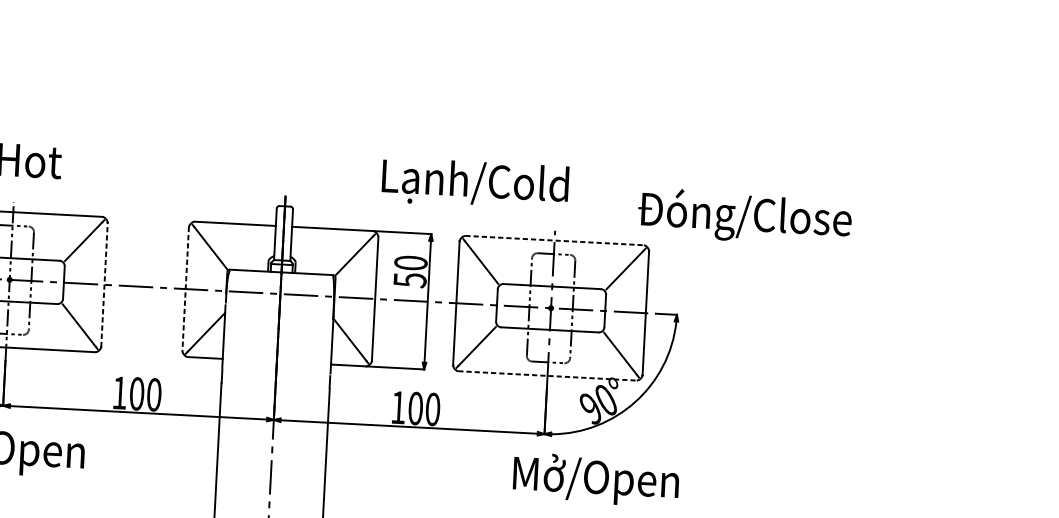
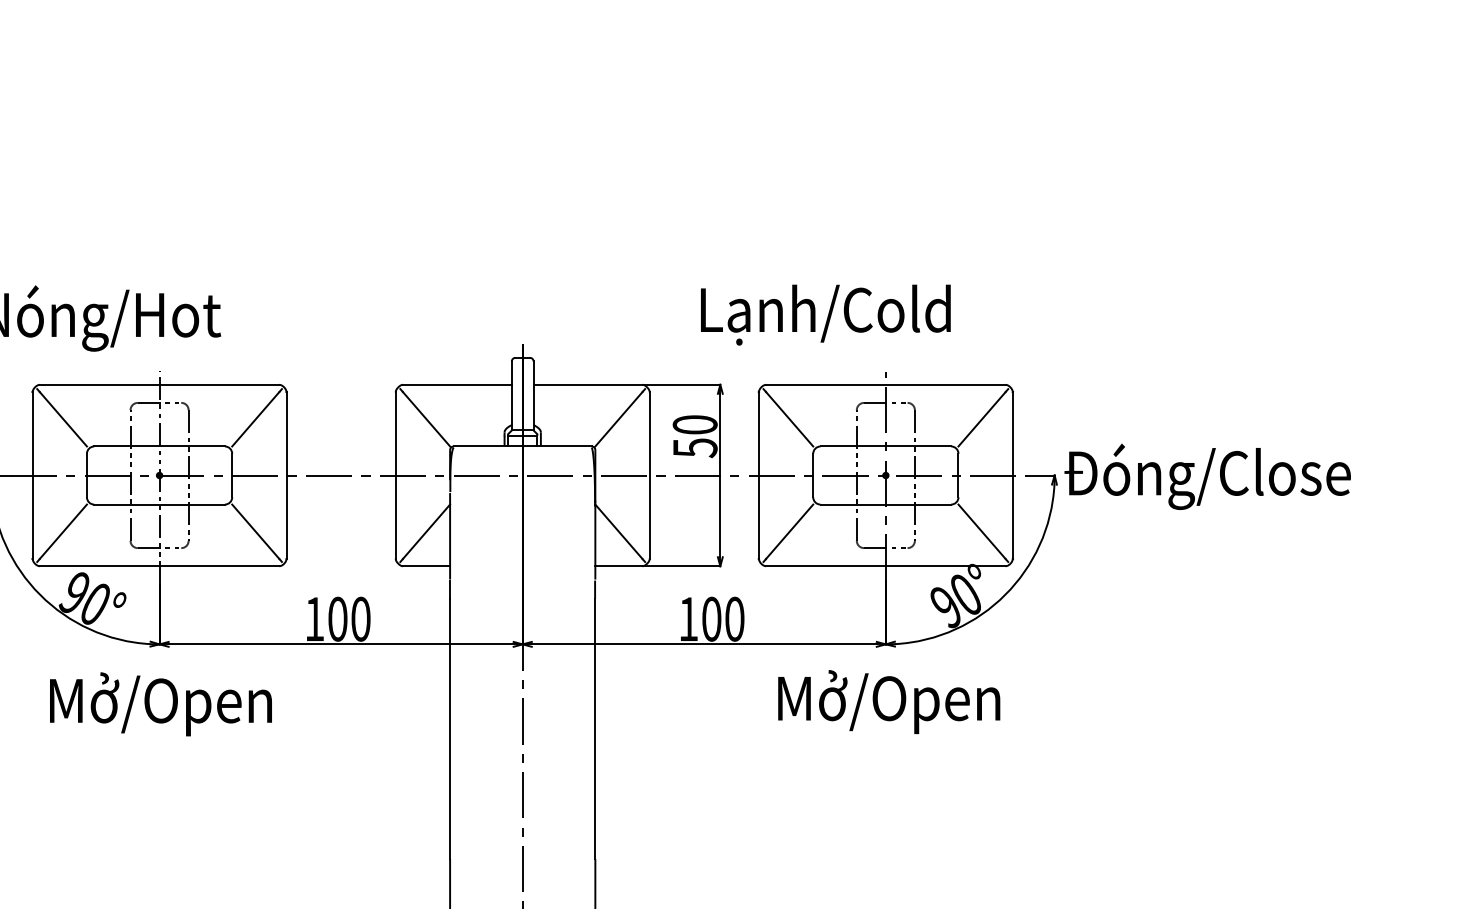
text: (475, 183) -> (825, 314), moved
text: (744, 216) -> (1207, 476), moved
line: (554, 240) -> (885, 384), dashed -> solid
line: (104, 284) -> (286, 475), dashed -> solid
line: (185, 289) -> (395, 475), dashed -> solid
line: (547, 376) -> (885, 566), dashed -> solid
text: (596, 479) -> (889, 701), moved

